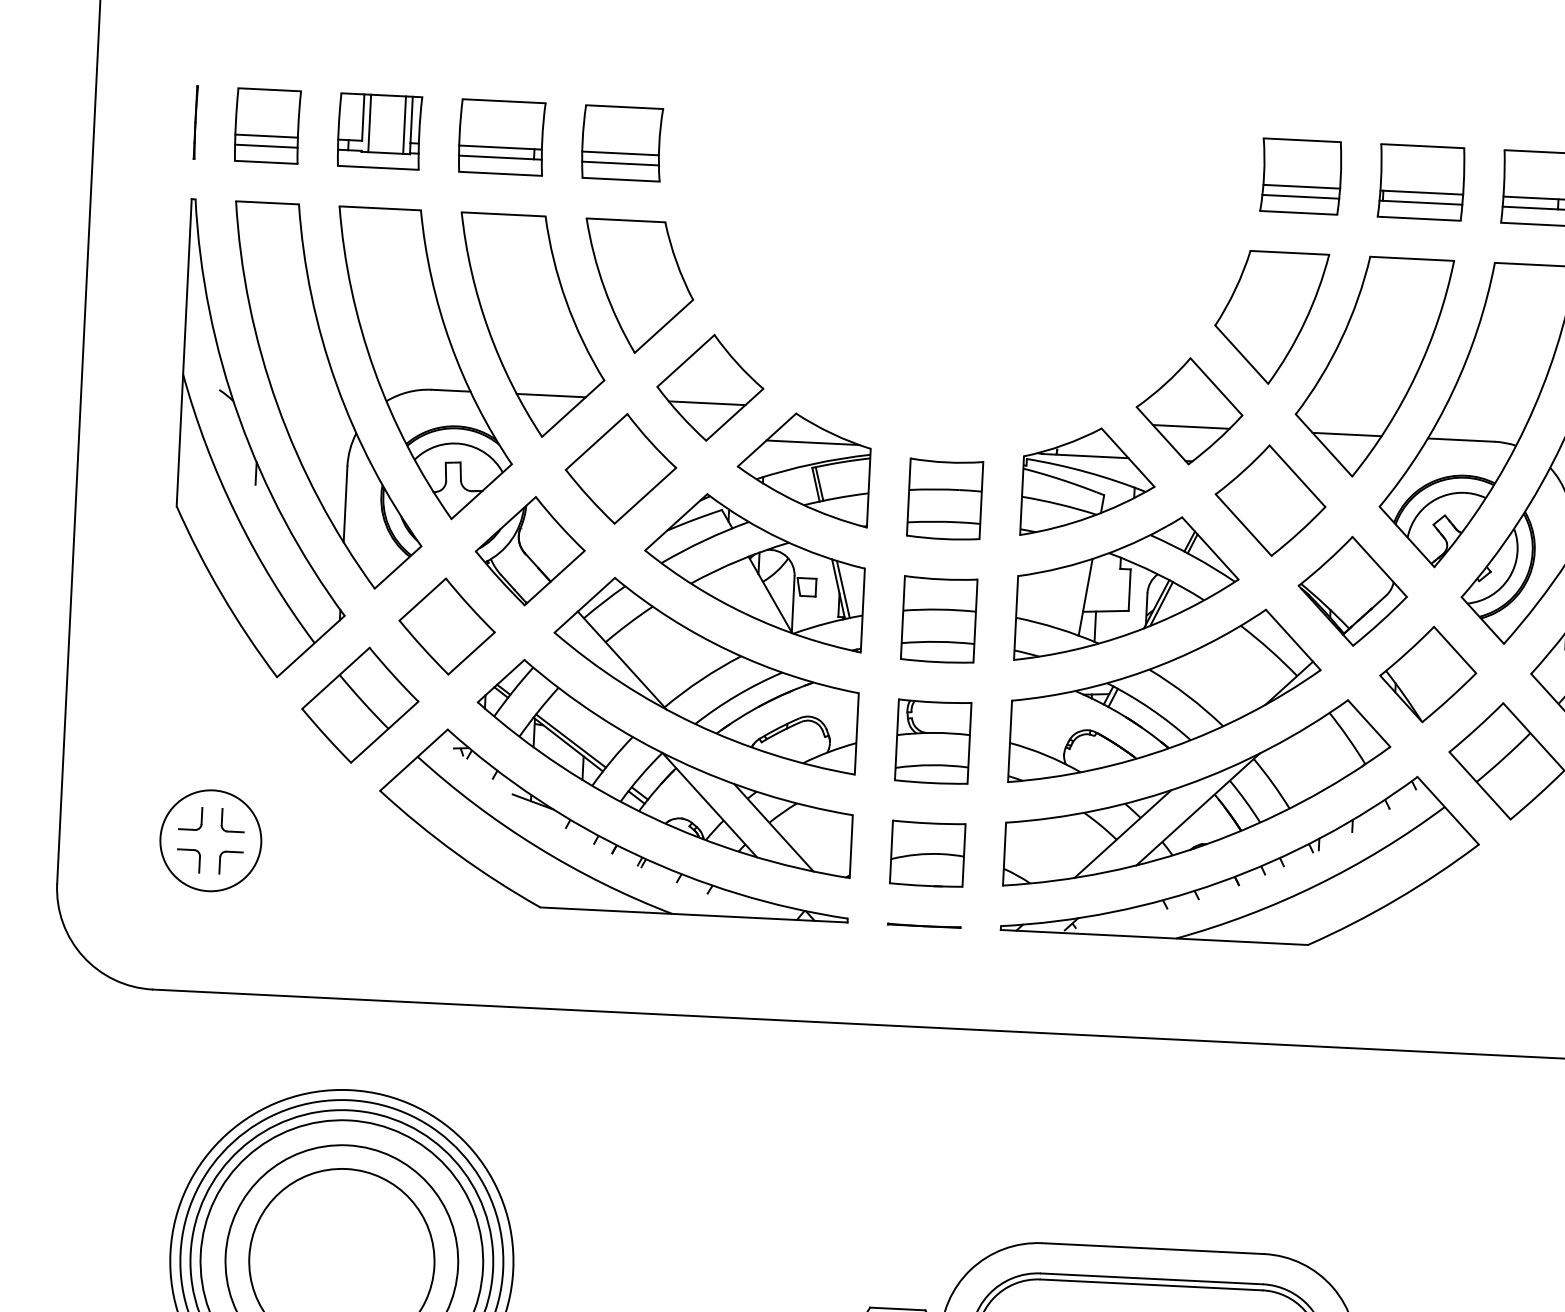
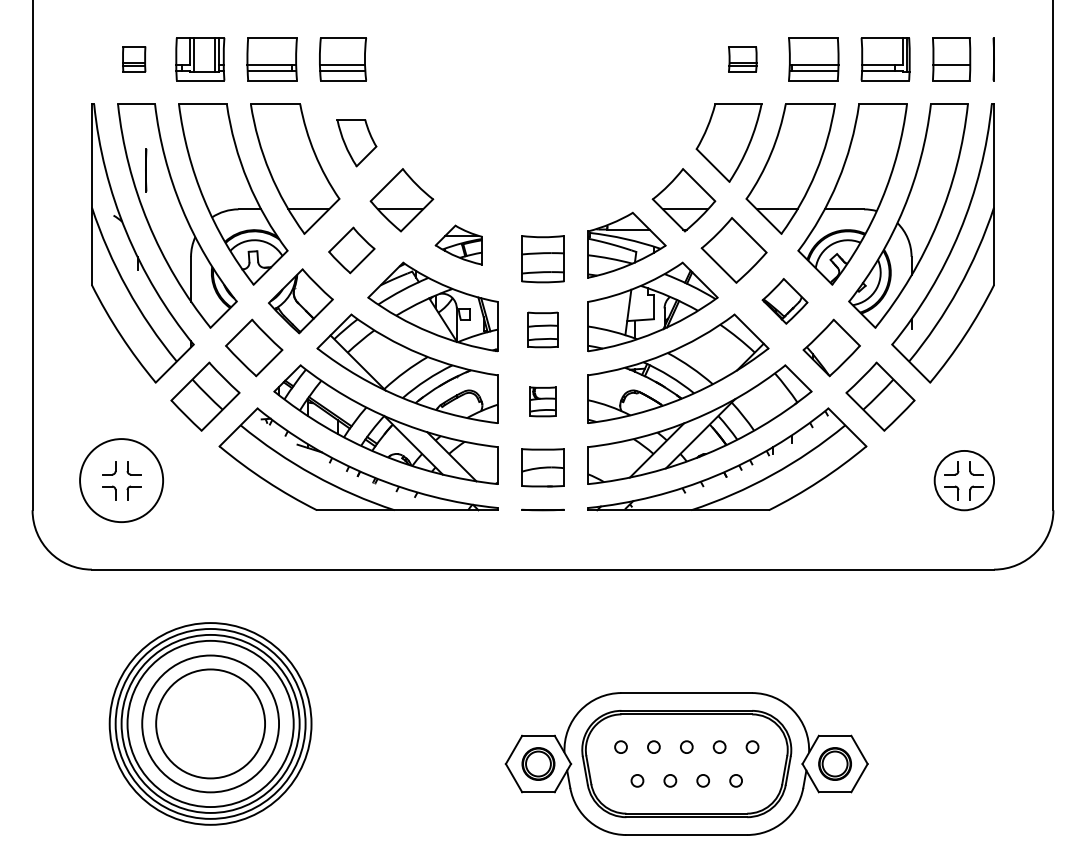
line: (196, 123) -> (146, 170), moved
part: (266, 126) -> (133, 59), size x0.6
part: (1300, 177) -> (742, 59), size x0.6
part: (637, 285) -> (356, 142), size x0.6
part: (802, 467) -> (458, 244), size x0.6
part: (620, 469) -> (351, 250), size x0.7
part: (1351, 591) -> (784, 301), size x0.7
part: (938, 619) -> (542, 329), size x0.7
part: (932, 741) -> (542, 401), size x0.6
circle: (210, 840) -> (121, 480), size x1.4

